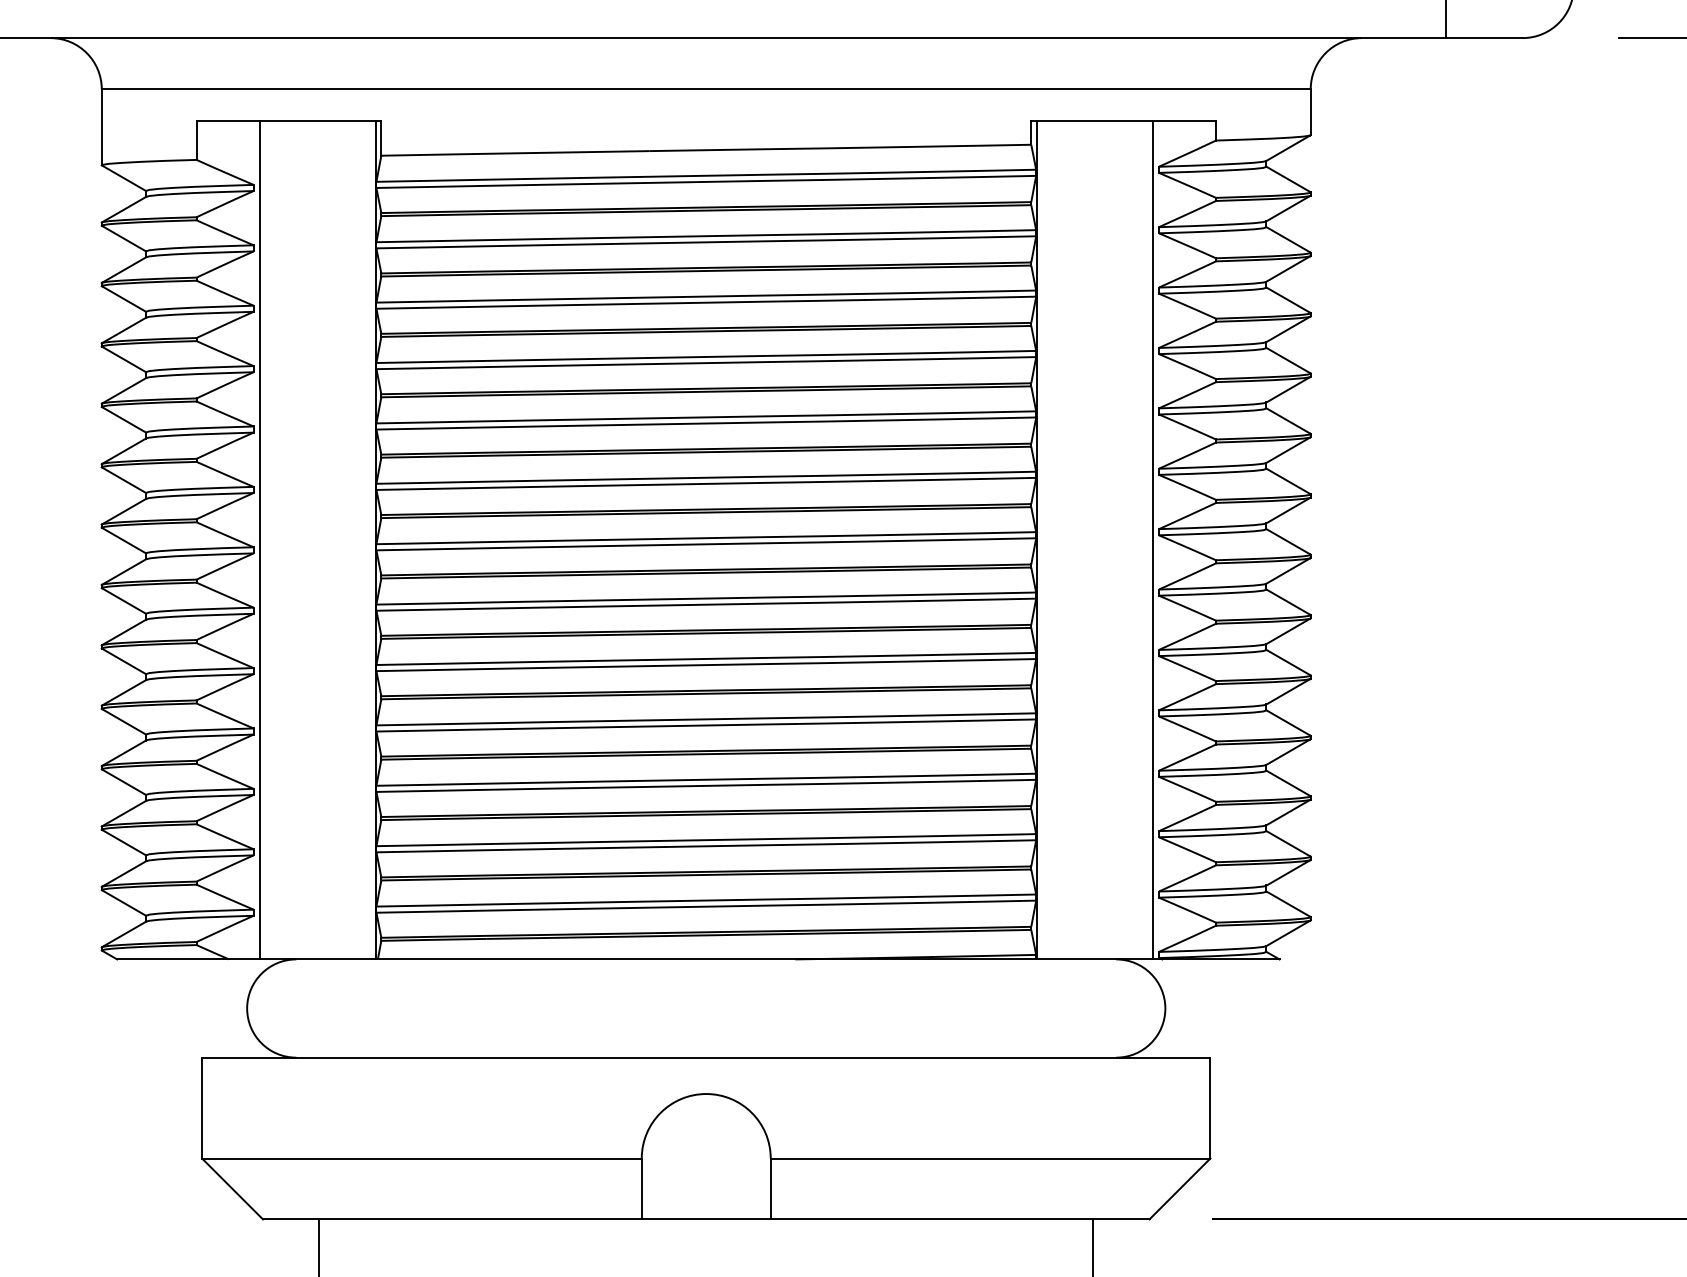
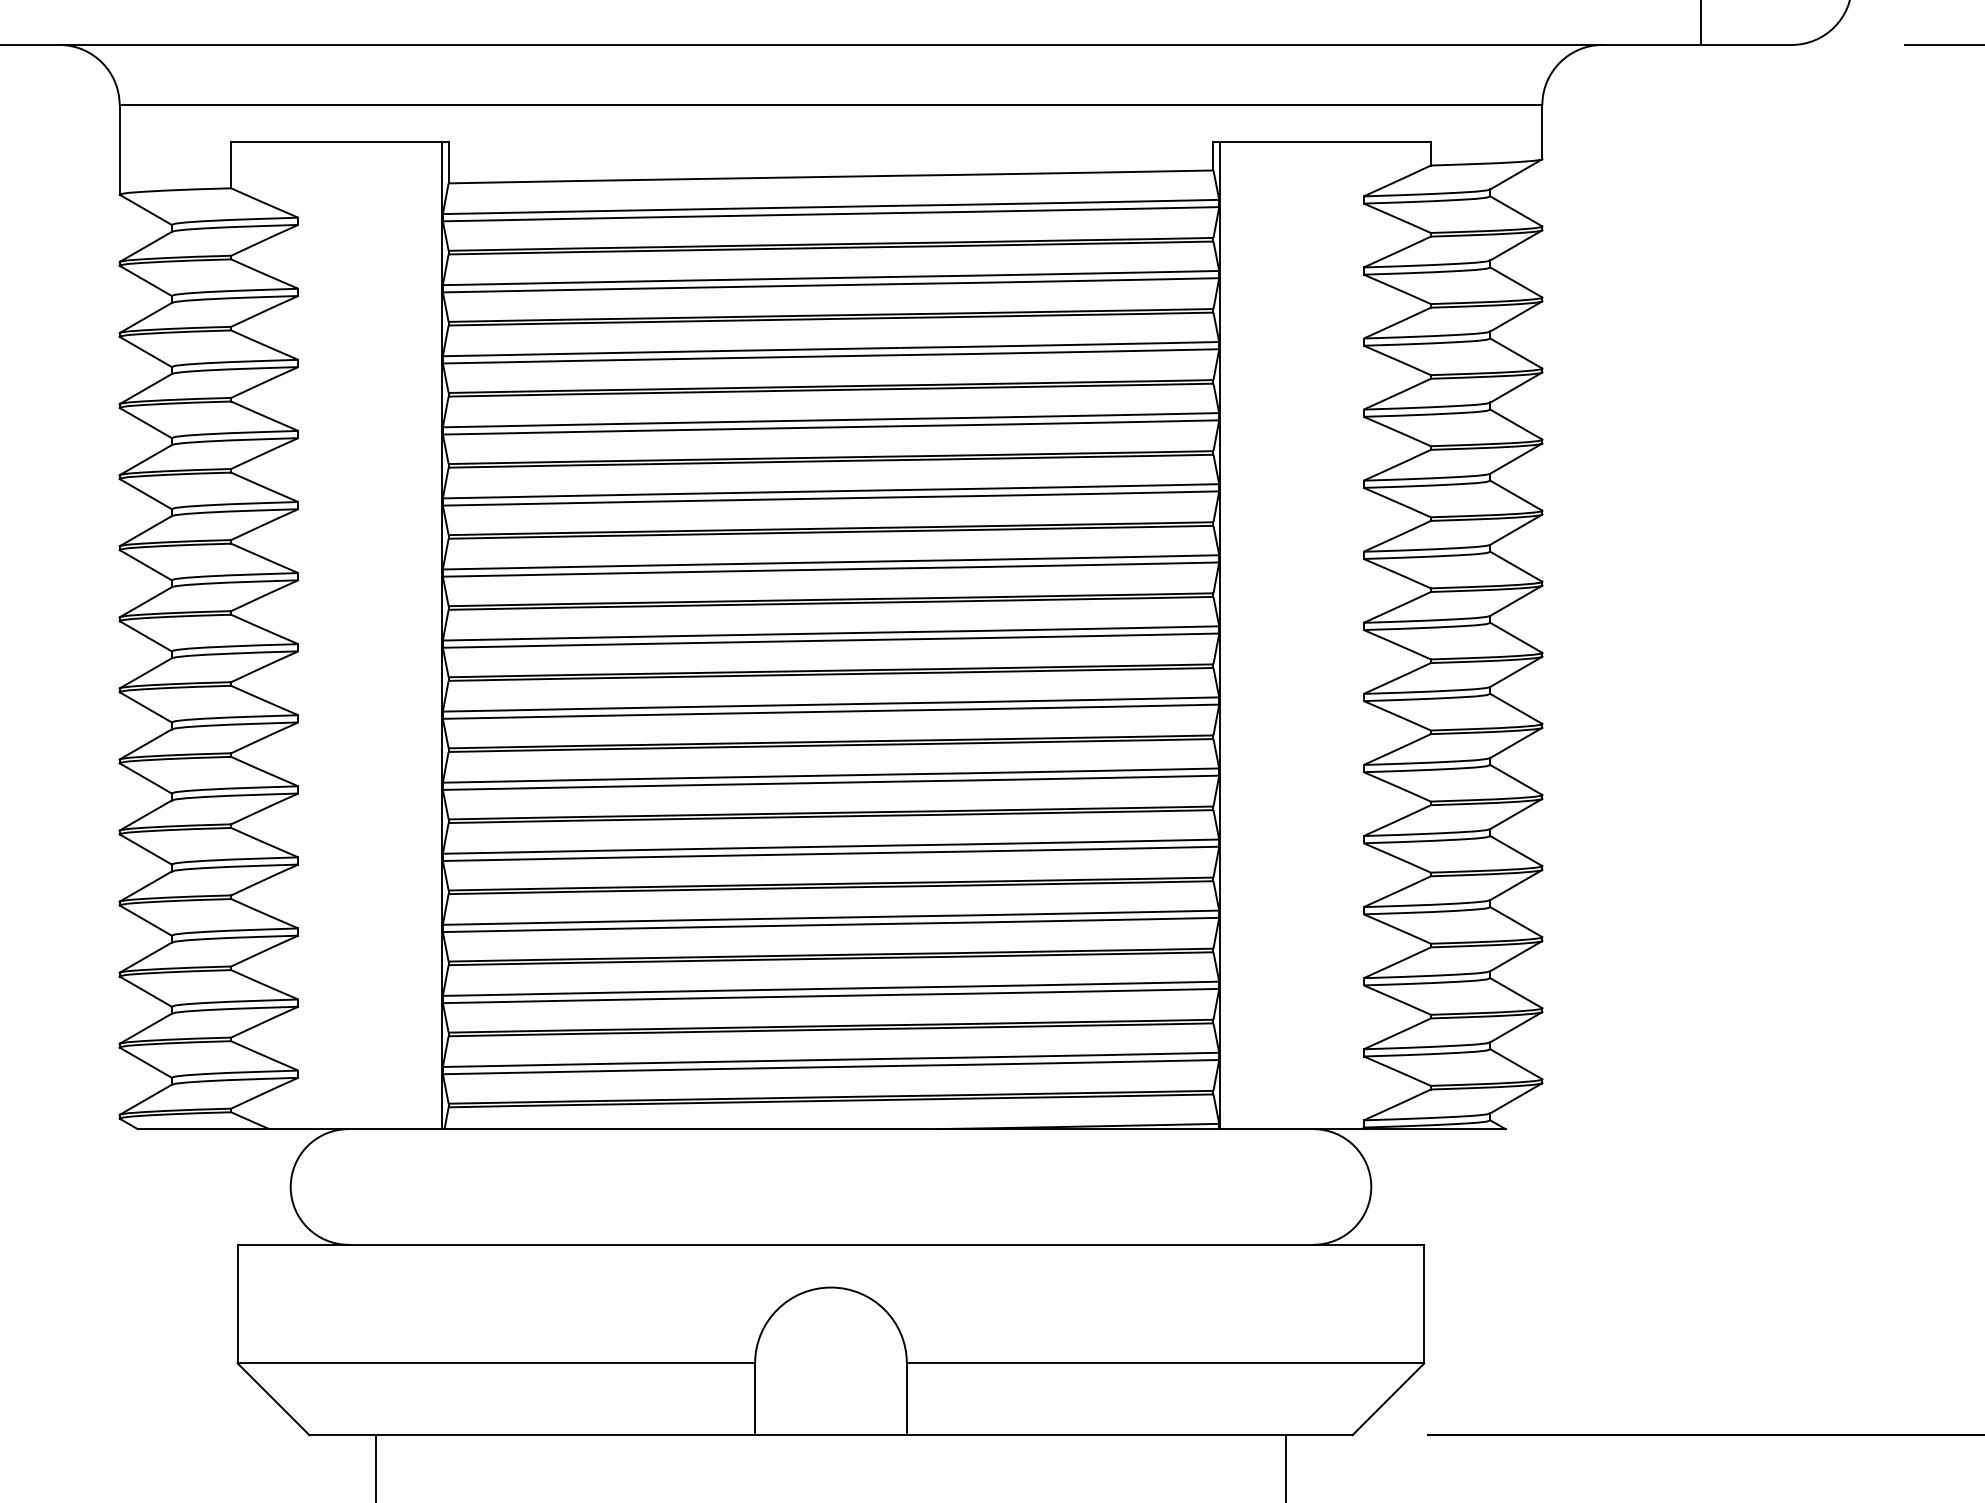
line: (260, 539) -> (306, 634), removed
line: (1152, 539) -> (1356, 634), removed

